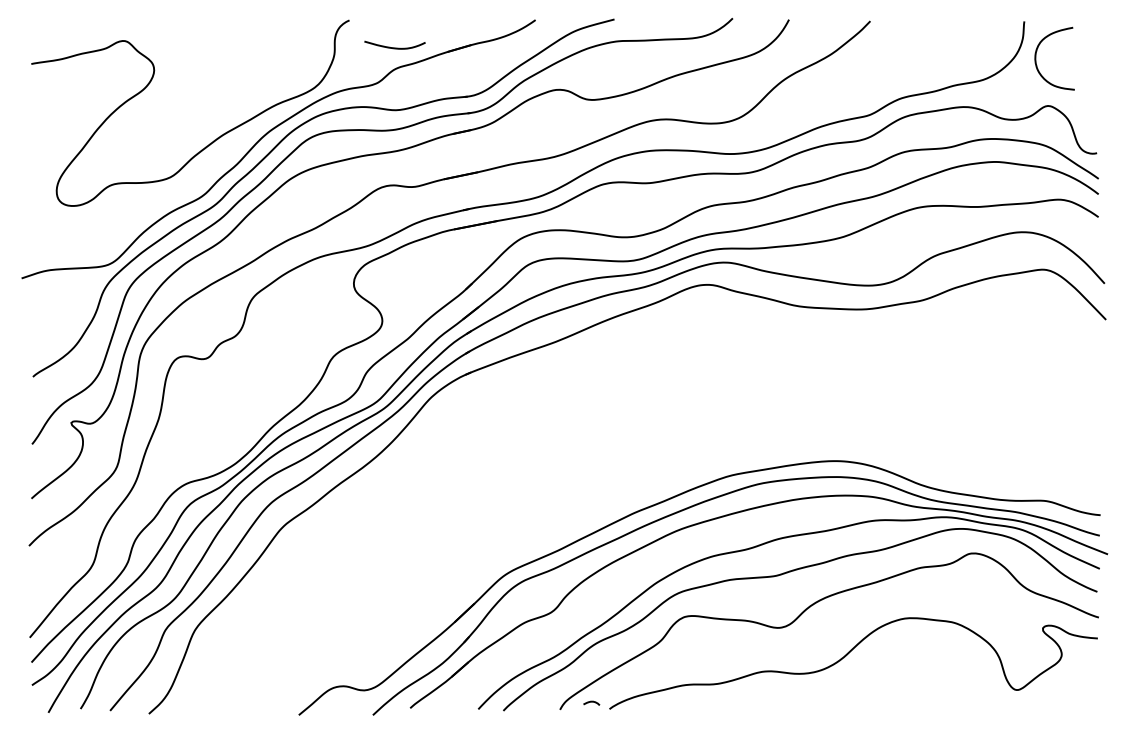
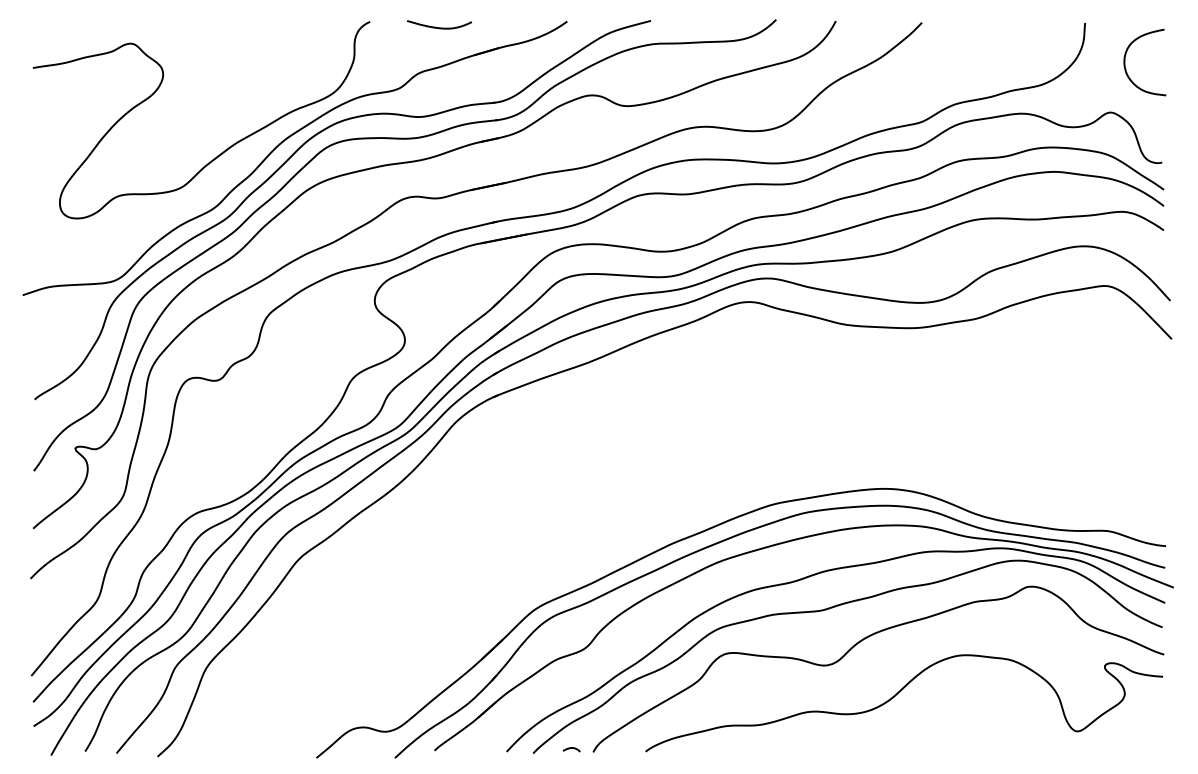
curve: (394, 47) -> (439, 27), moved
curve: (1036, 58) -> (1125, 62), moved
curve: (591, 702) -> (571, 748), moved

